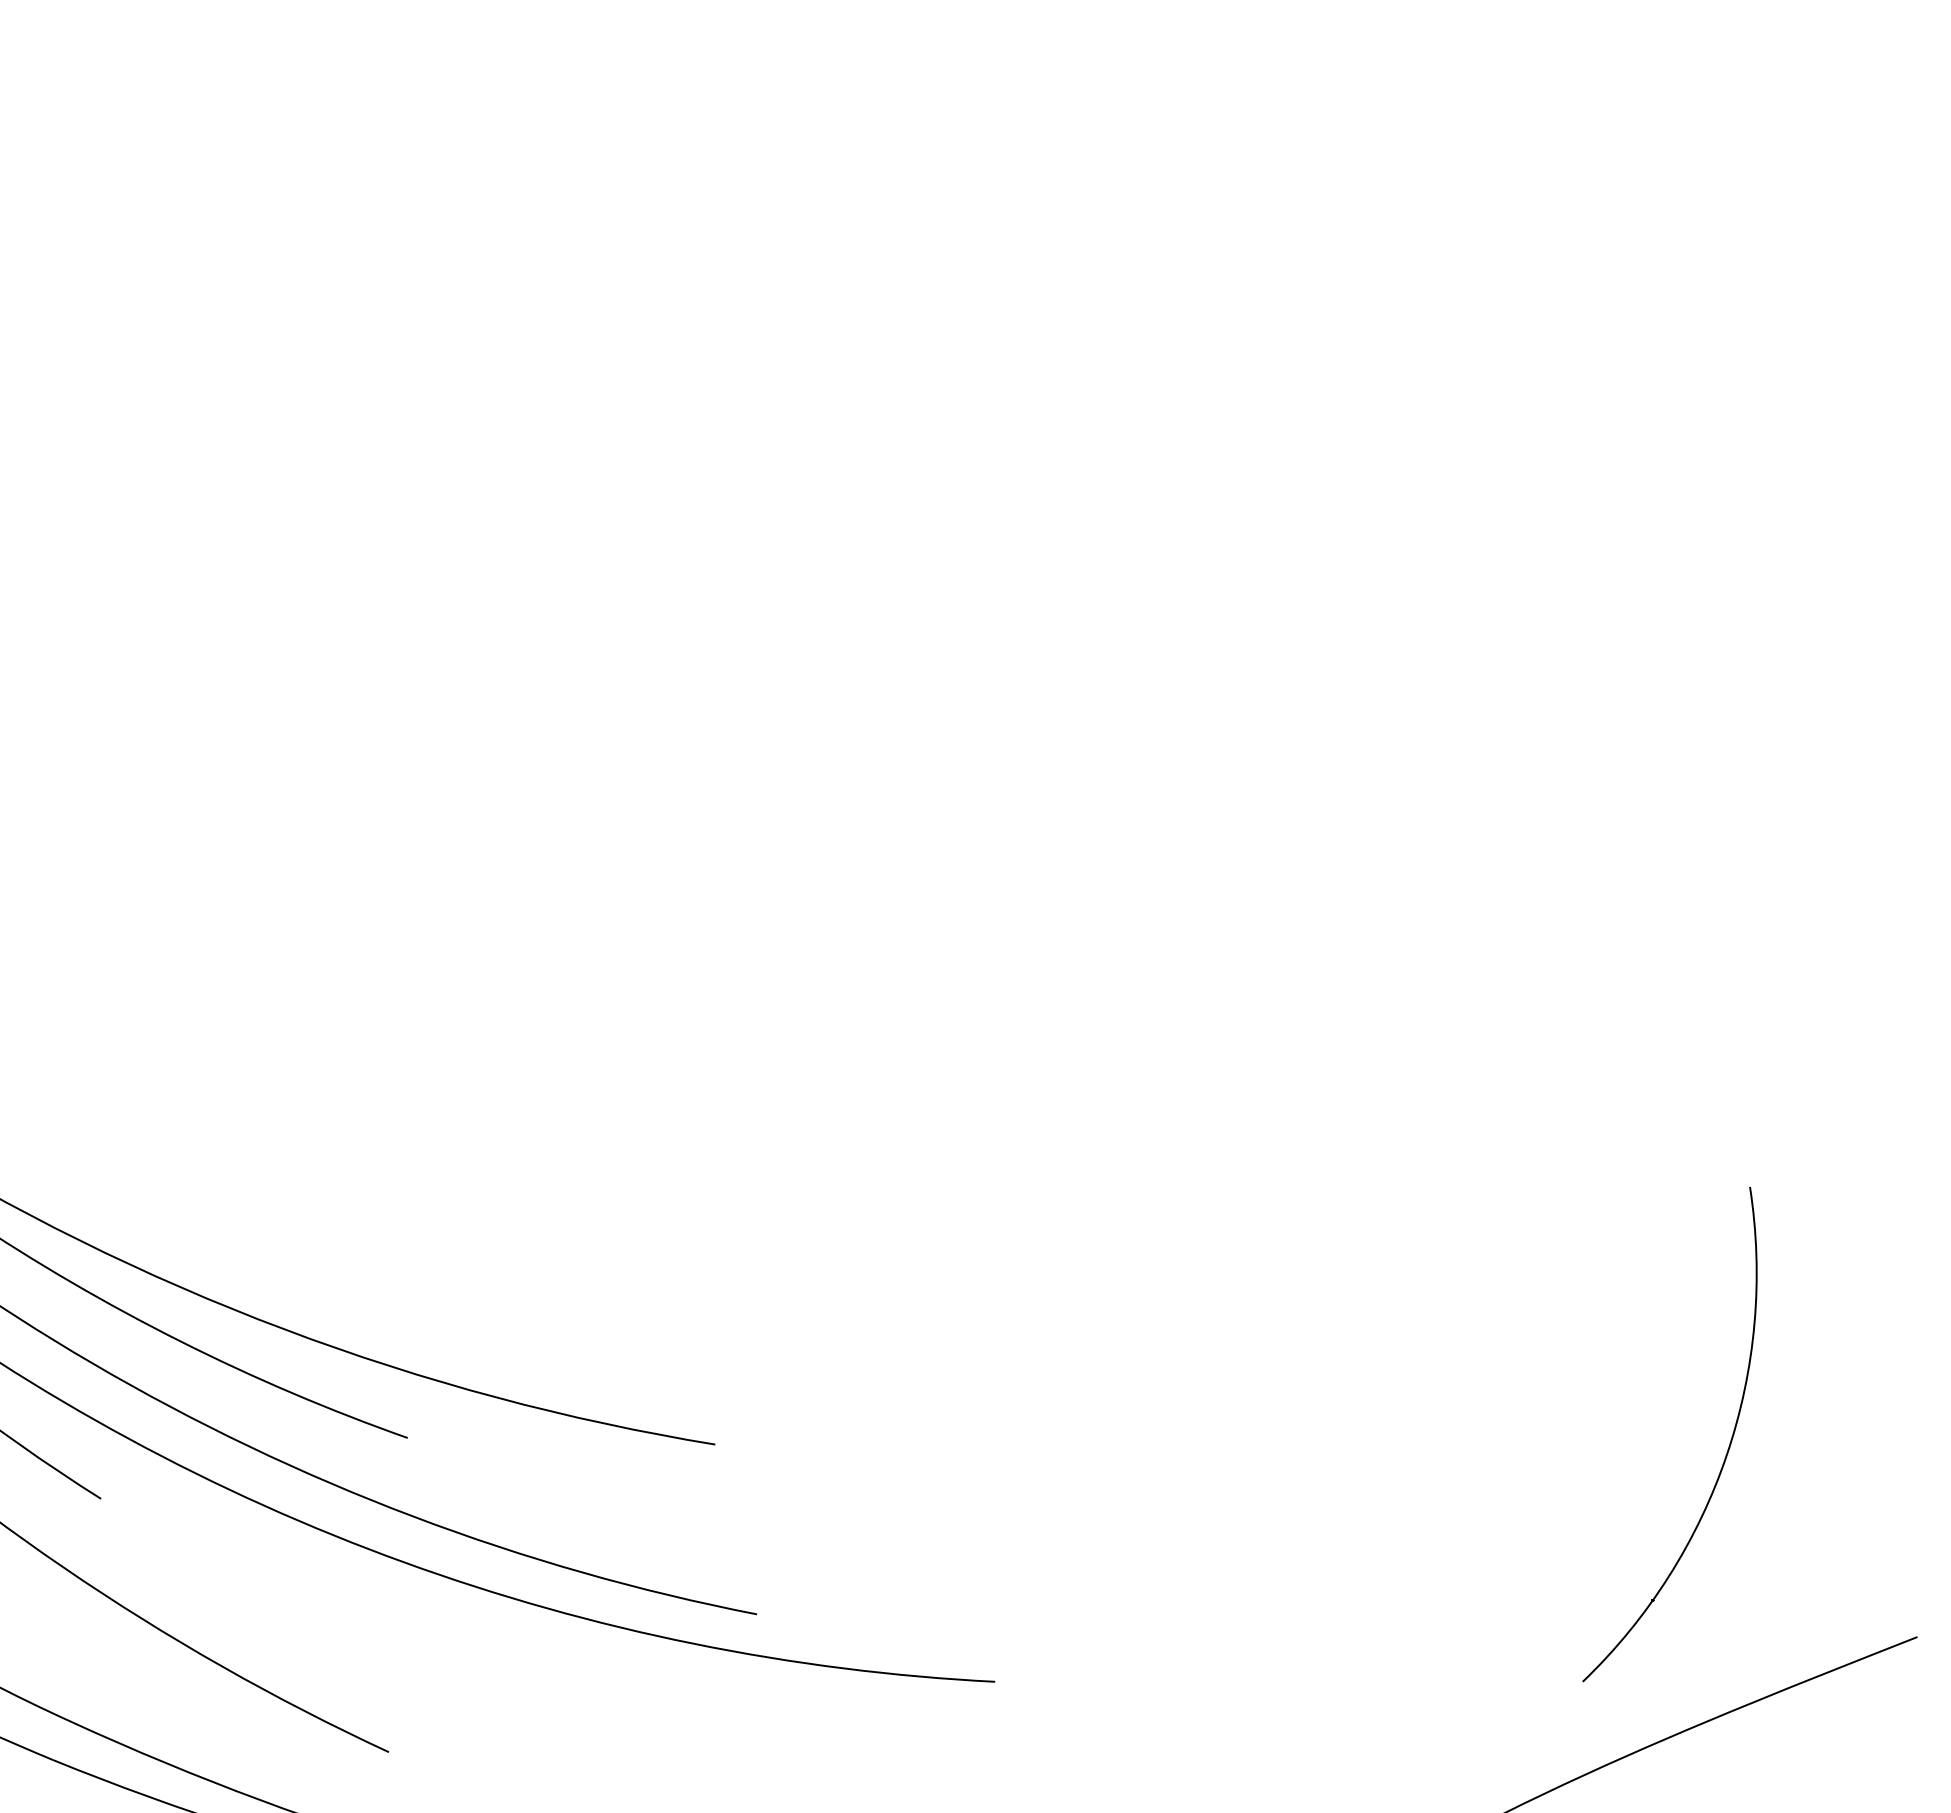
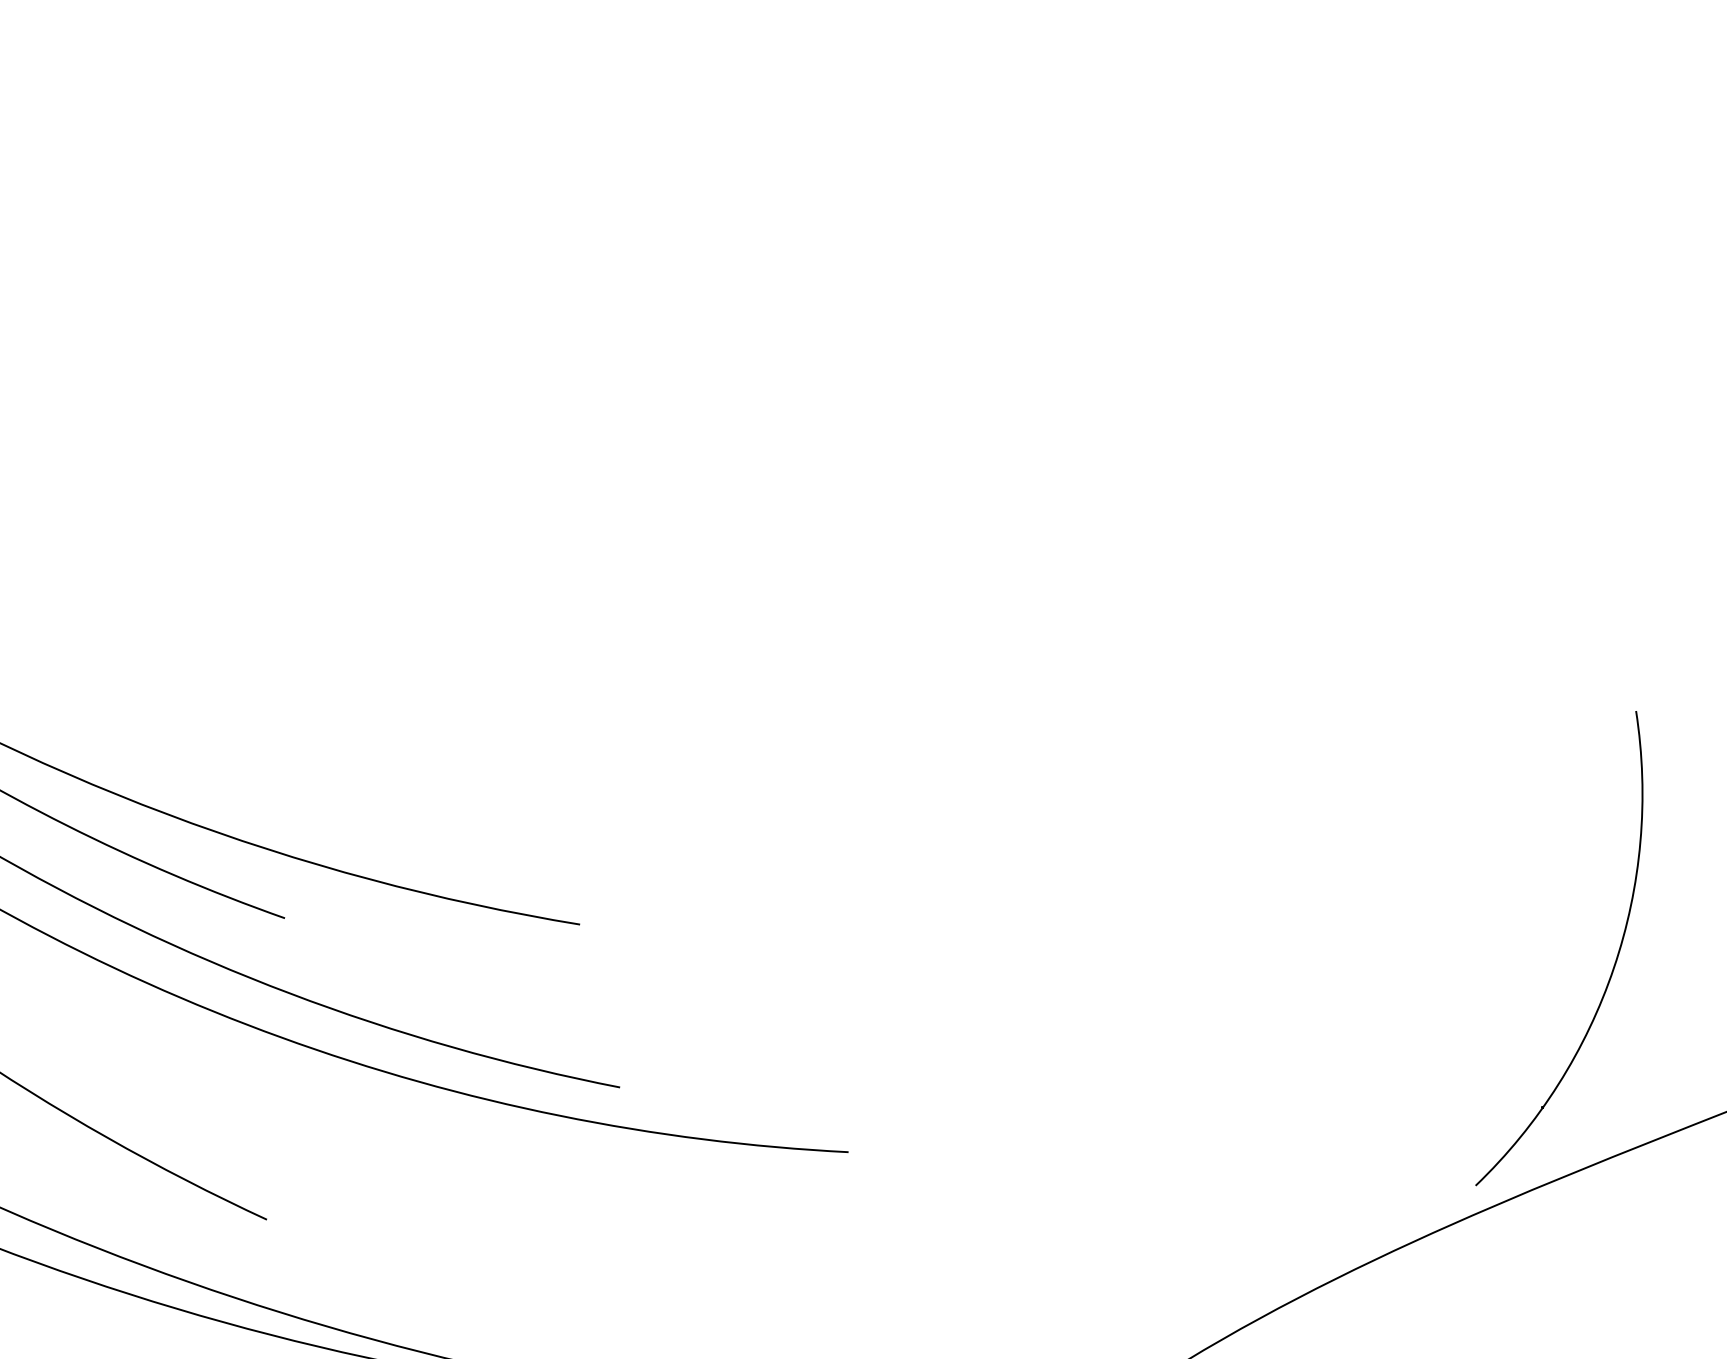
part: (1726, 1452) -> (1613, 965), moved

